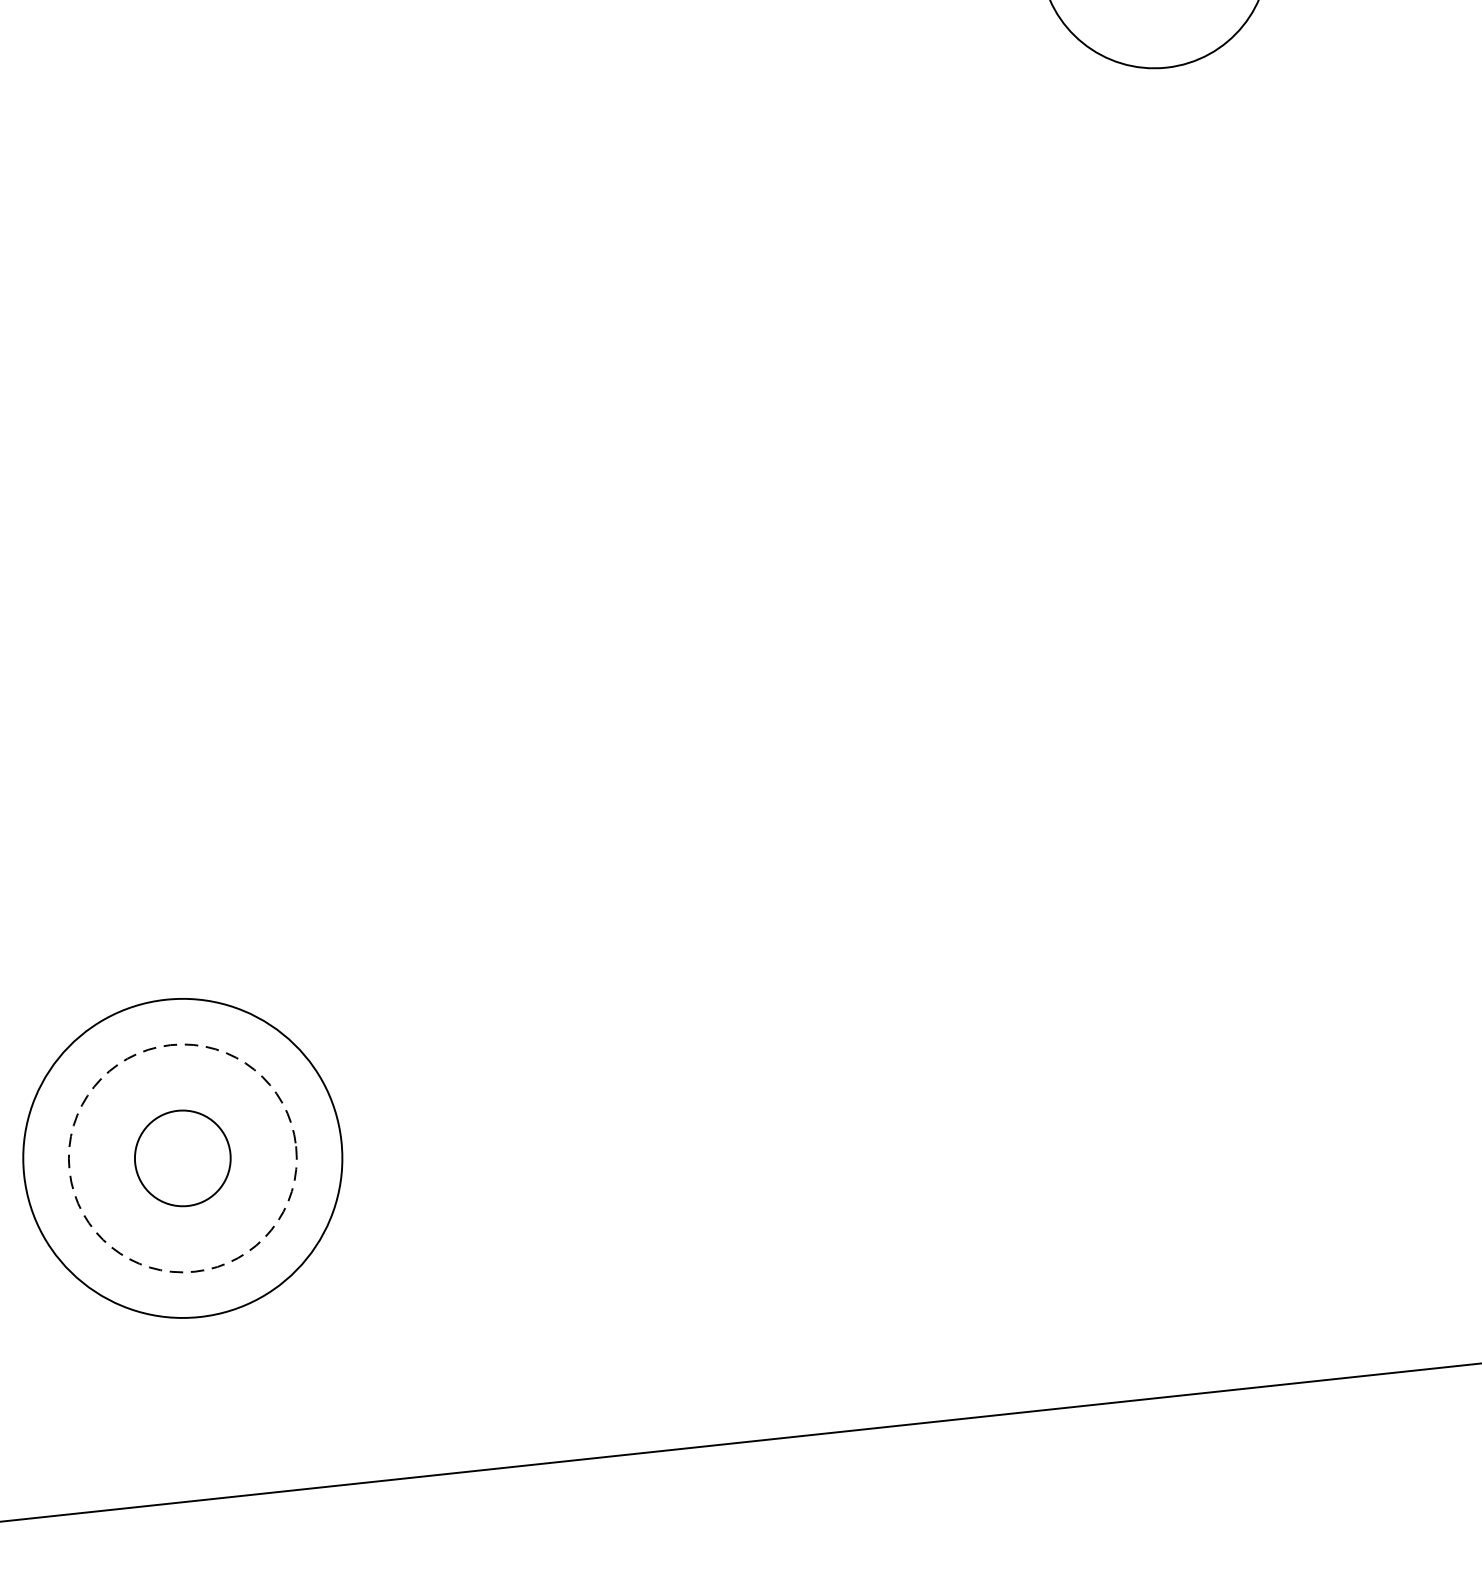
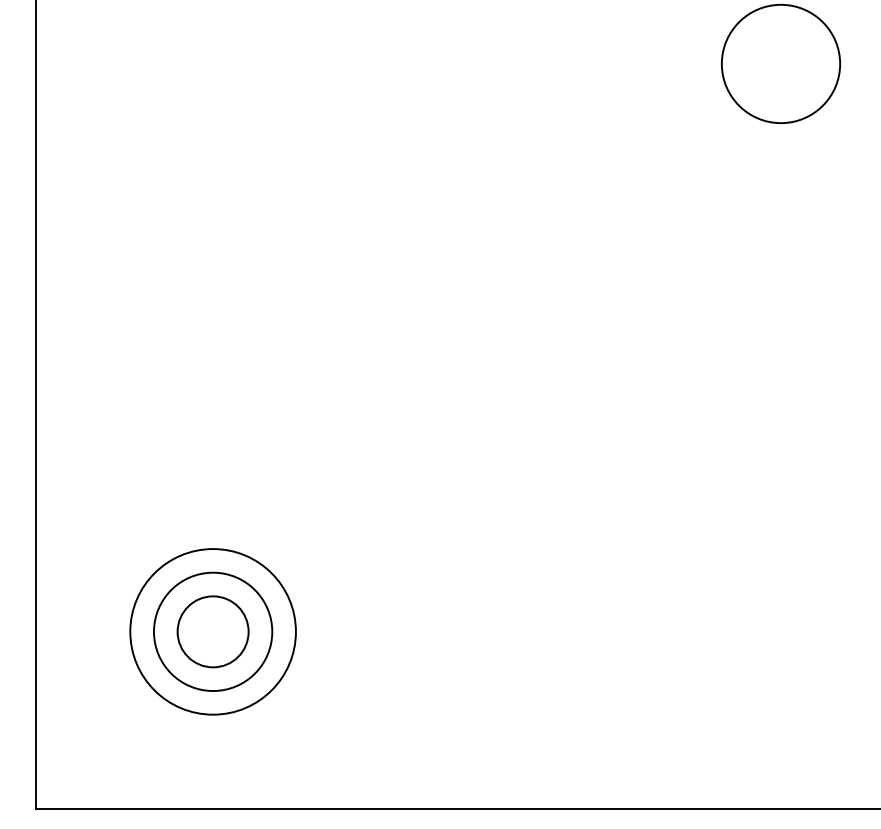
circle: (181, 1157) -> (212, 631), dashed -> solid
circle: (181, 1157) -> (212, 631), size x1.43

